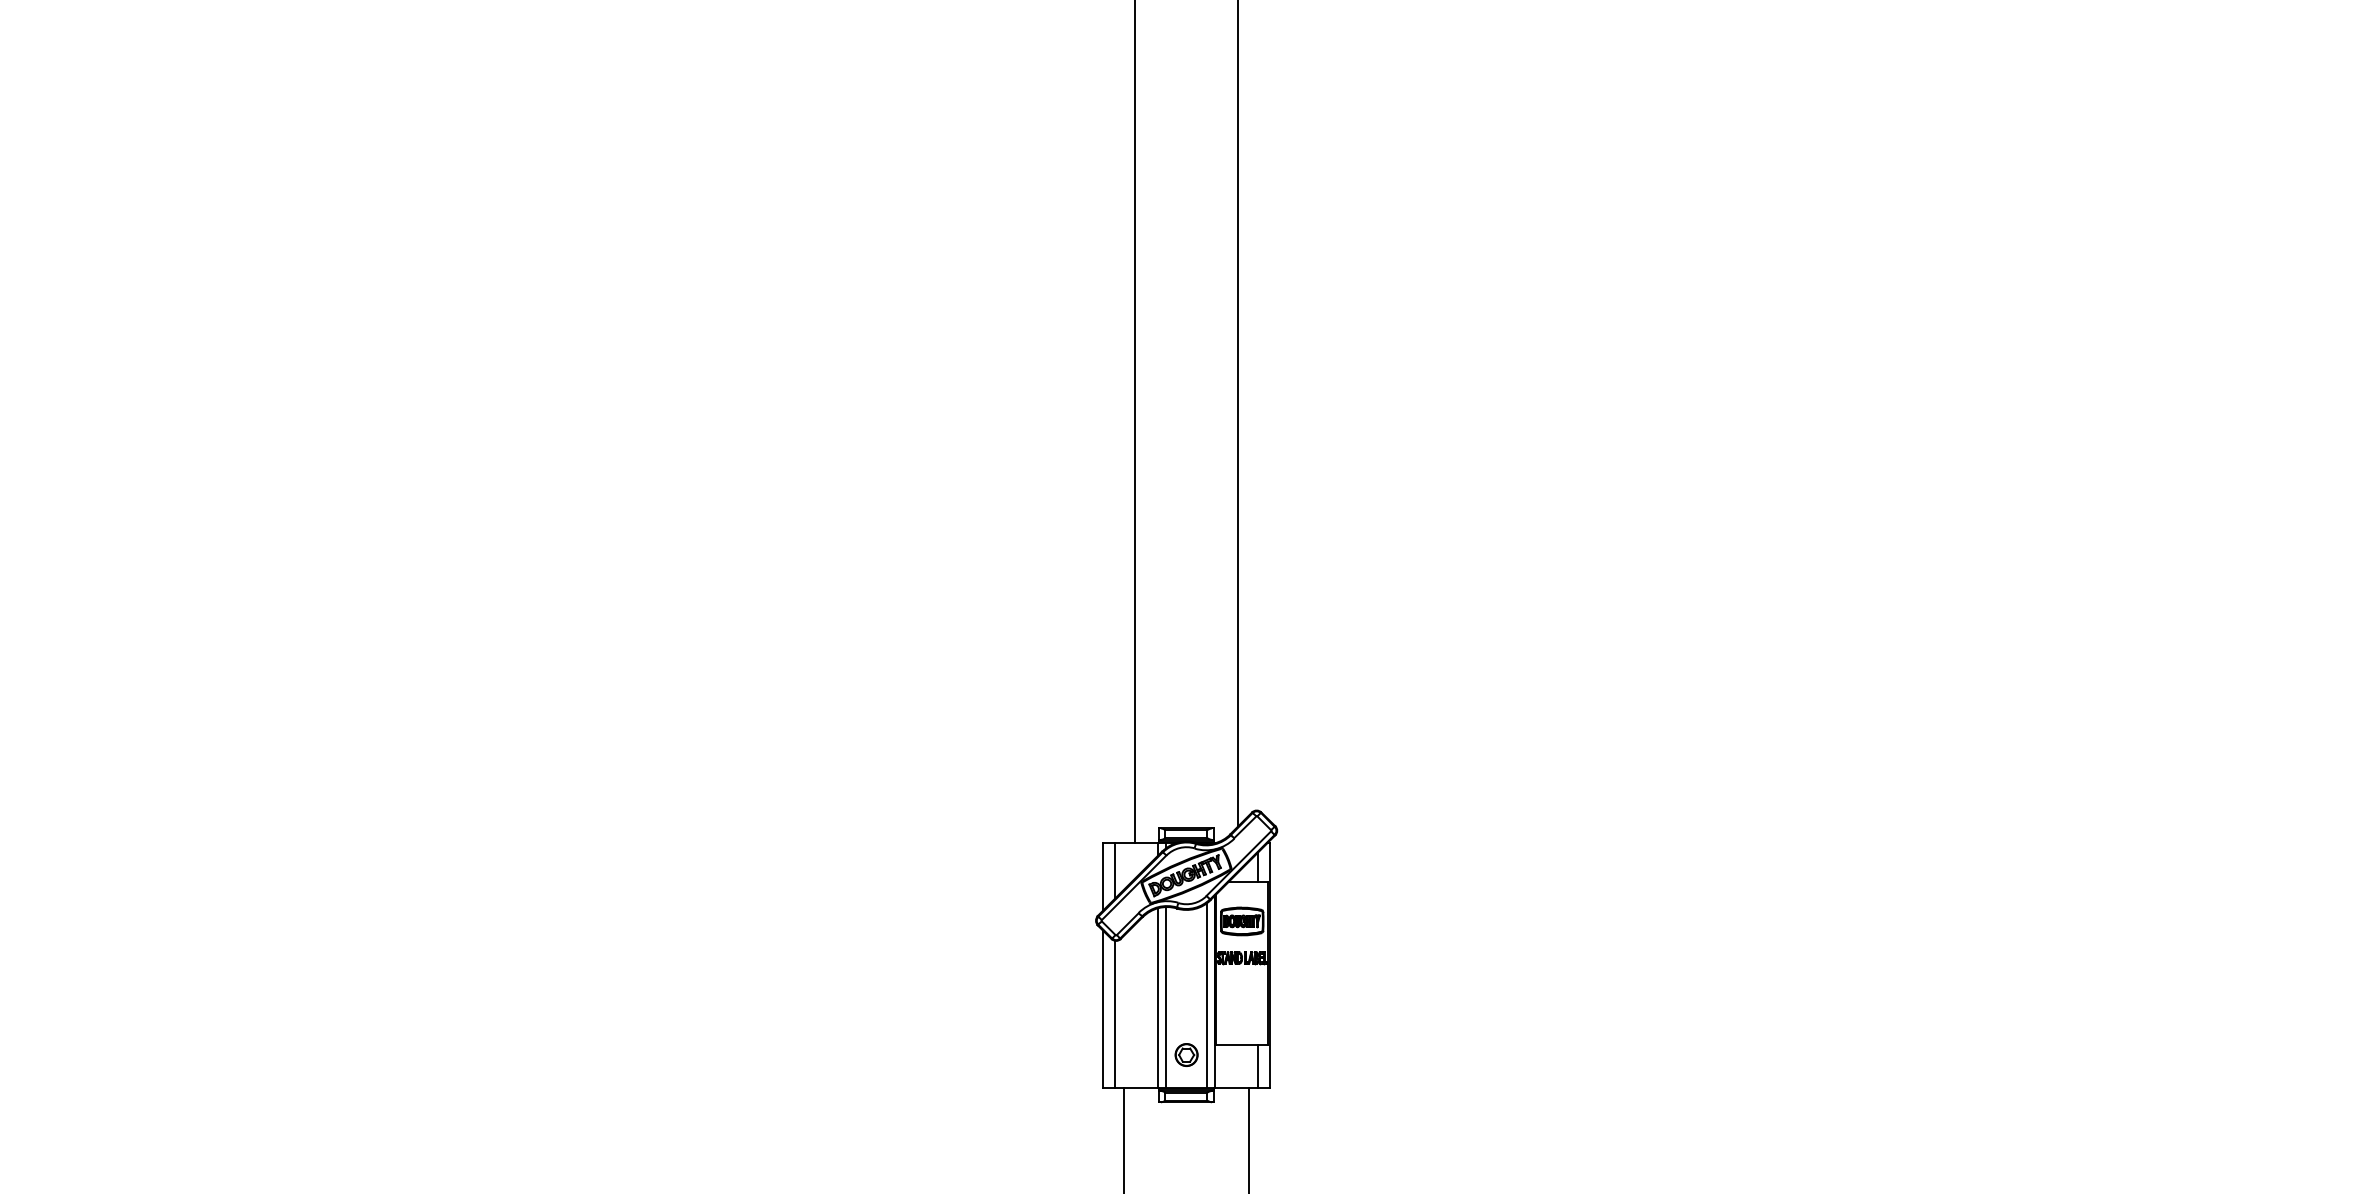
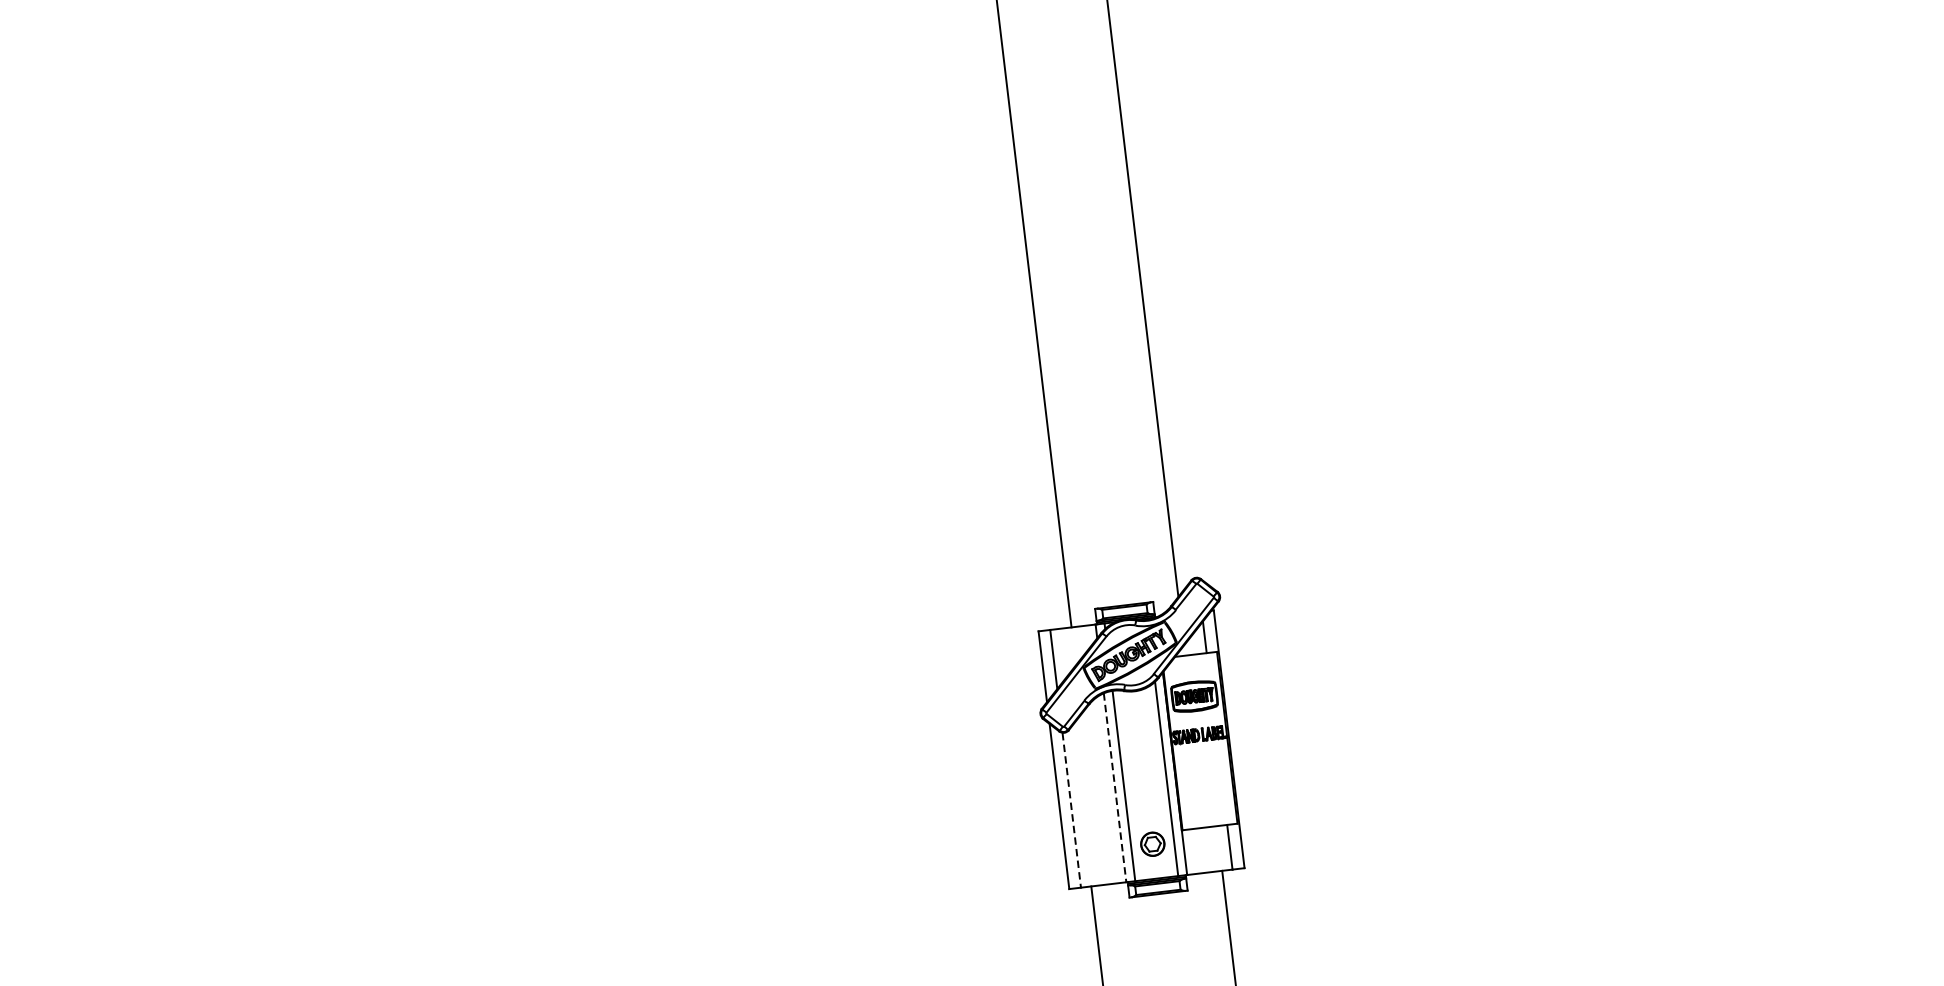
line: (1157, 998) -> (1115, 788), solid -> dashed
line: (1114, 1014) -> (1071, 810), solid -> dashed

